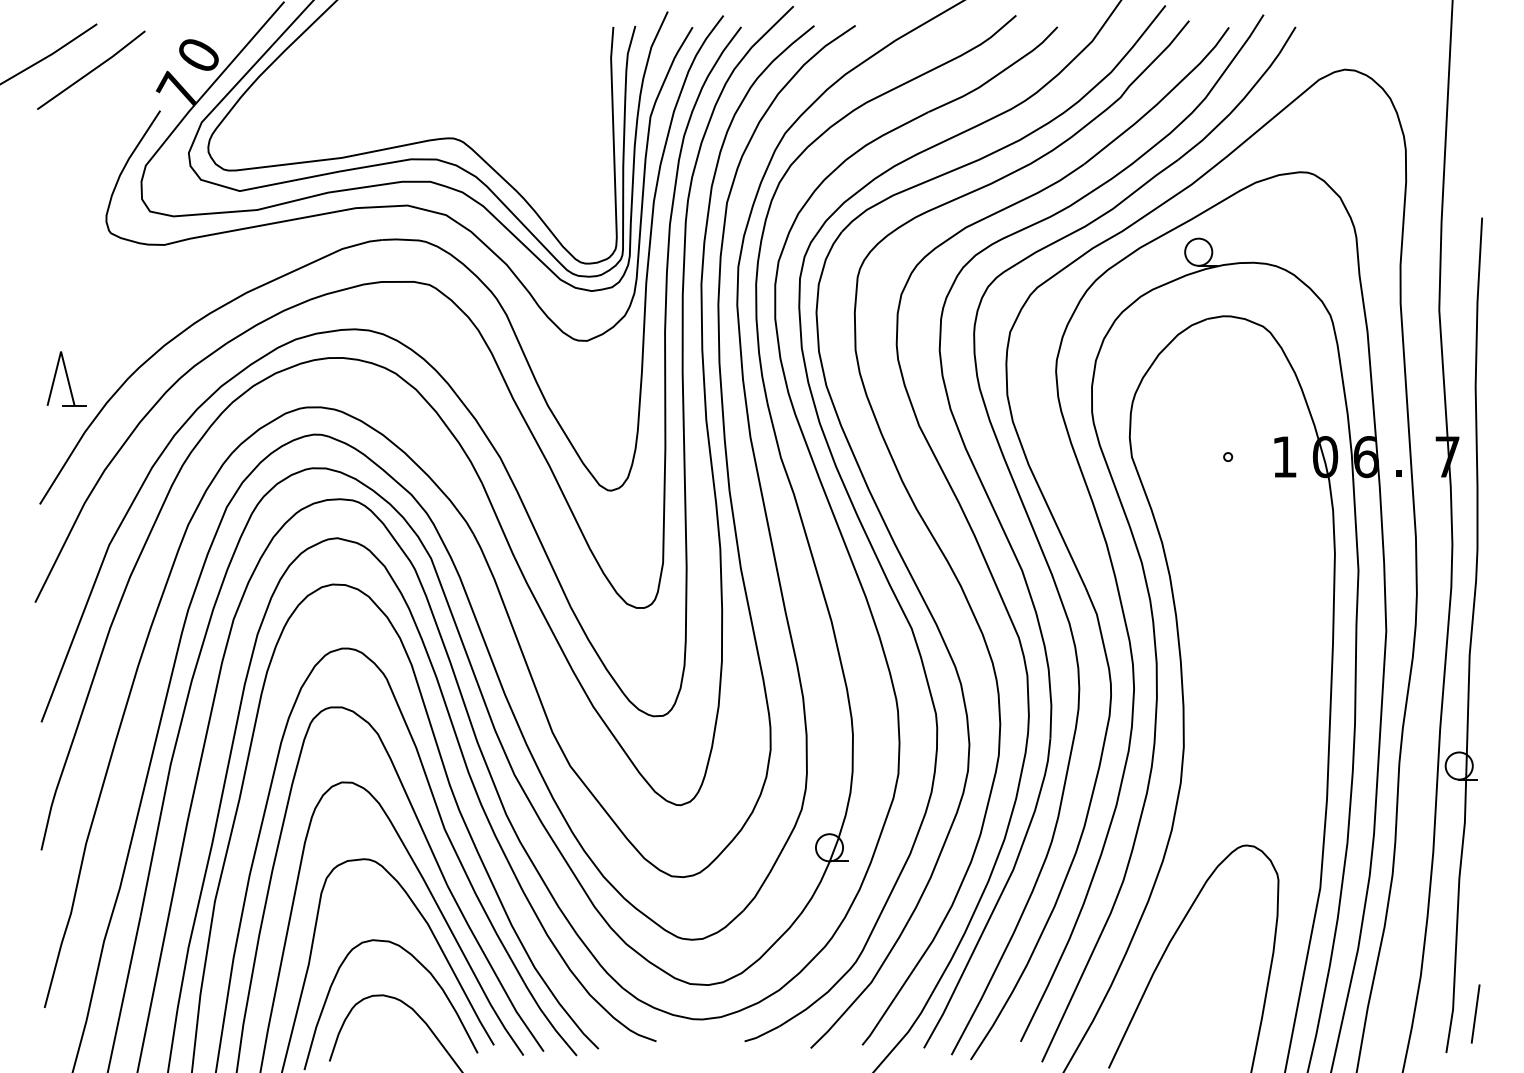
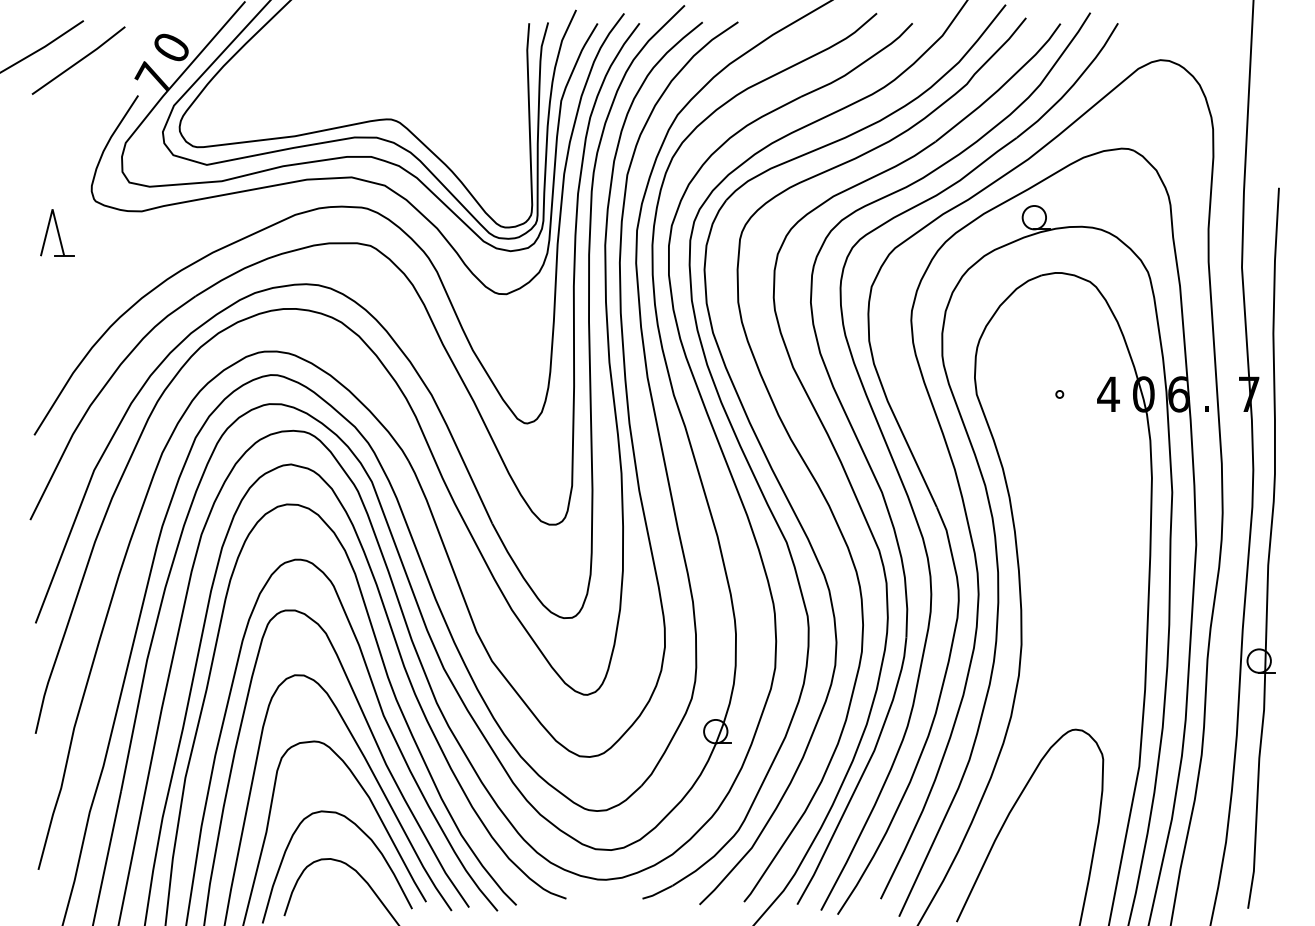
part: (66, 378) -> (57, 232), moved
text: (1284, 456) -> (1108, 393), 1 -> 4
line: (1475, 1013) -> (1273, 874), removed

